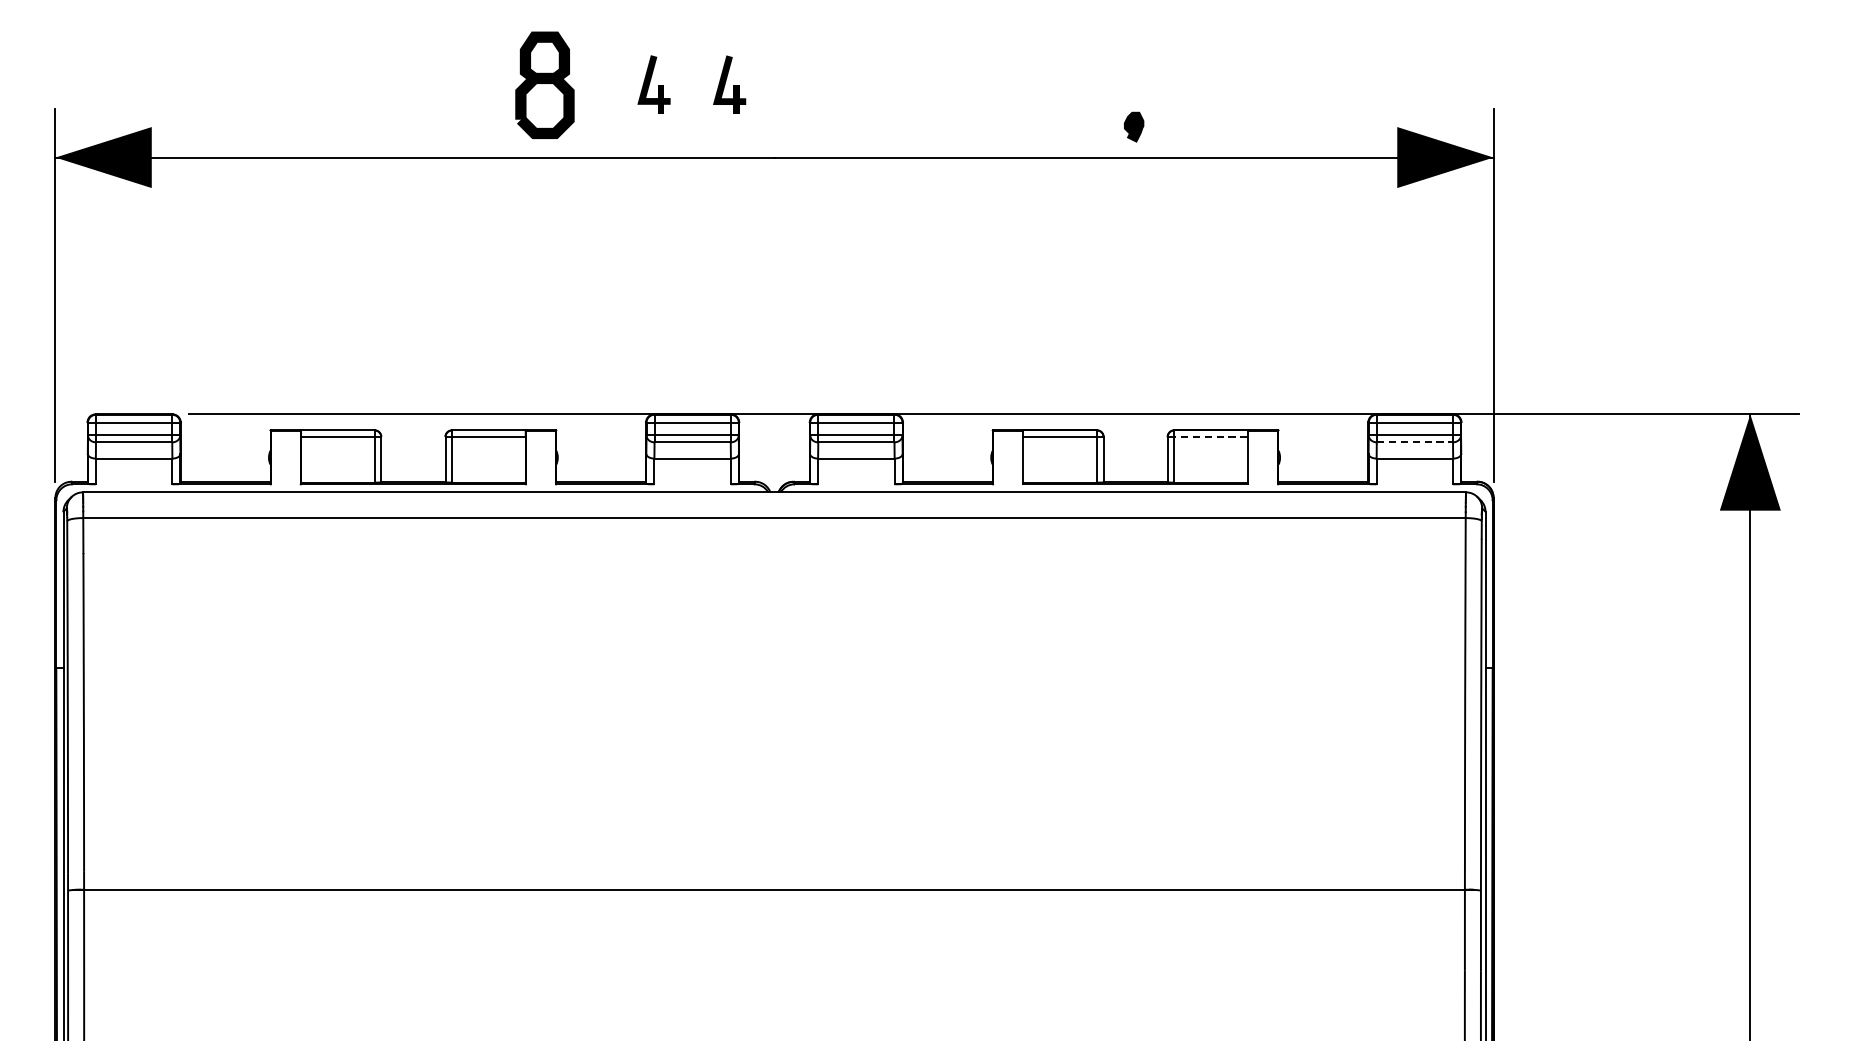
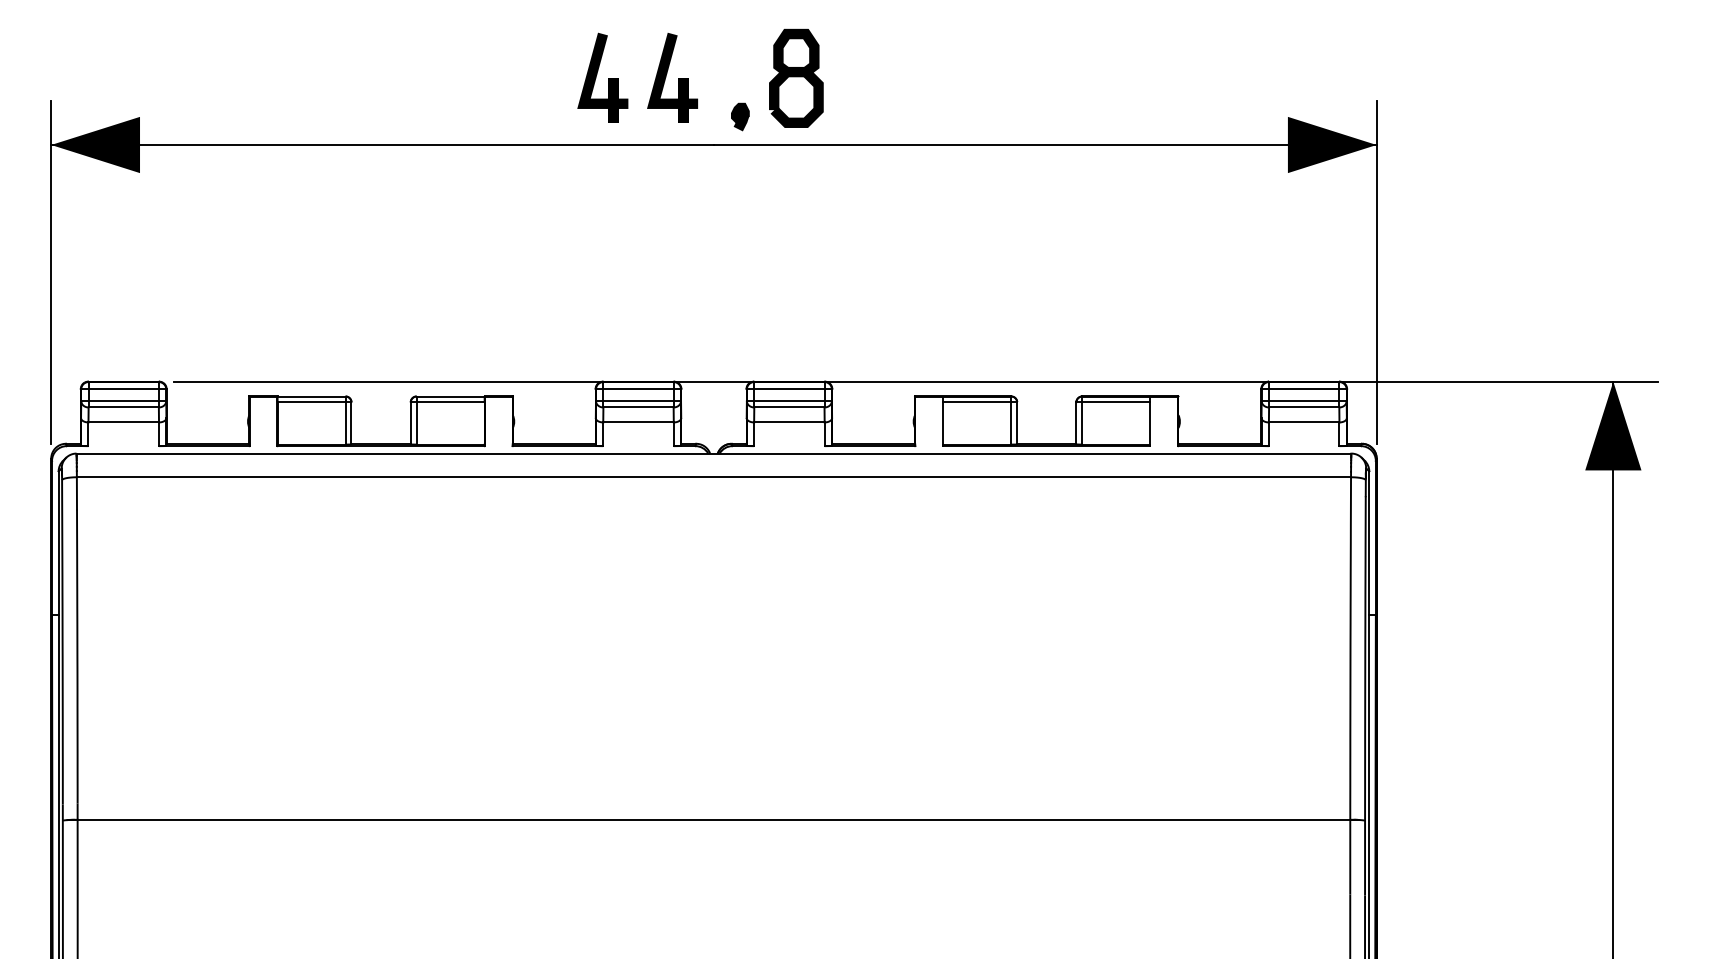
part: (545, 84) -> (796, 77), moved
part: (653, 84) -> (602, 77), size x1.67
part: (729, 84) -> (672, 77), size x1.67
part: (1134, 126) -> (740, 116), moved
line: (1208, 436) -> (1113, 402), dashed -> solid
line: (1415, 442) -> (1304, 407), dashed -> solid

